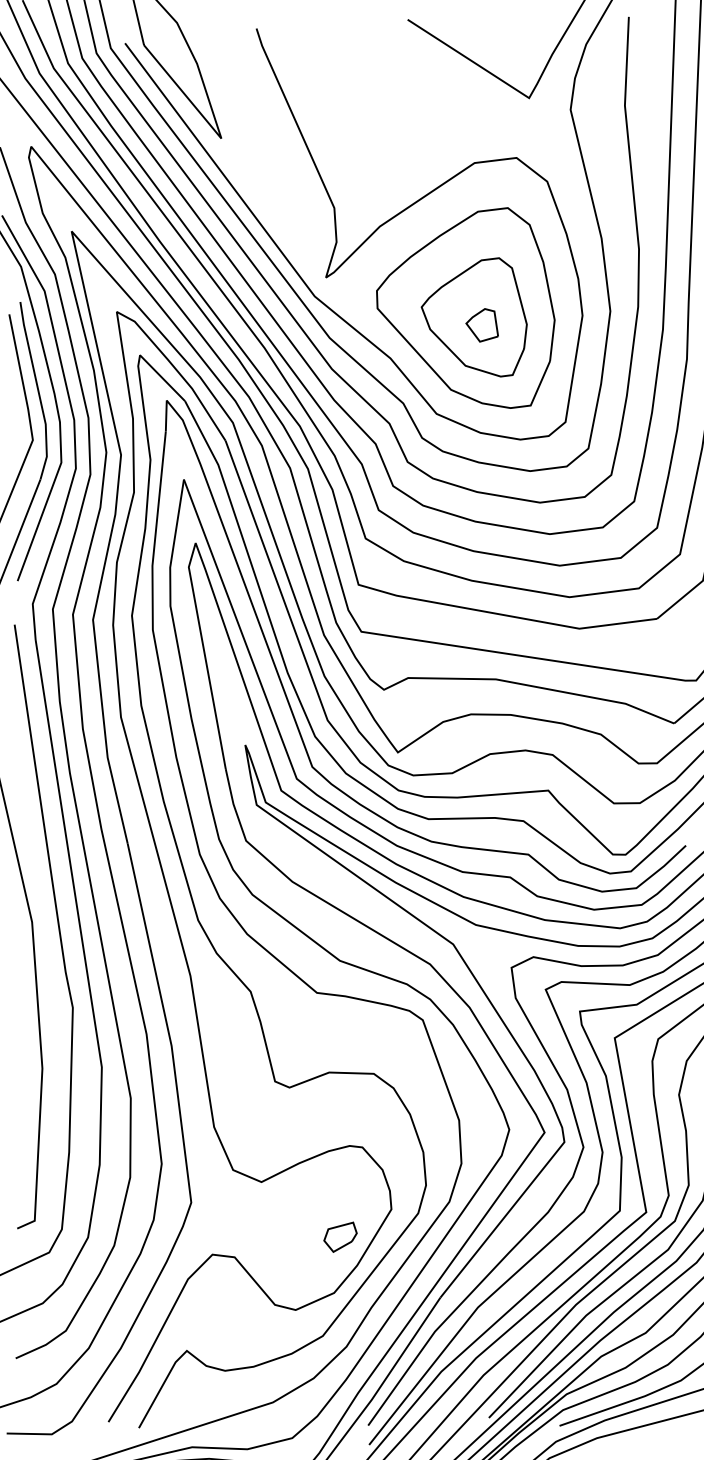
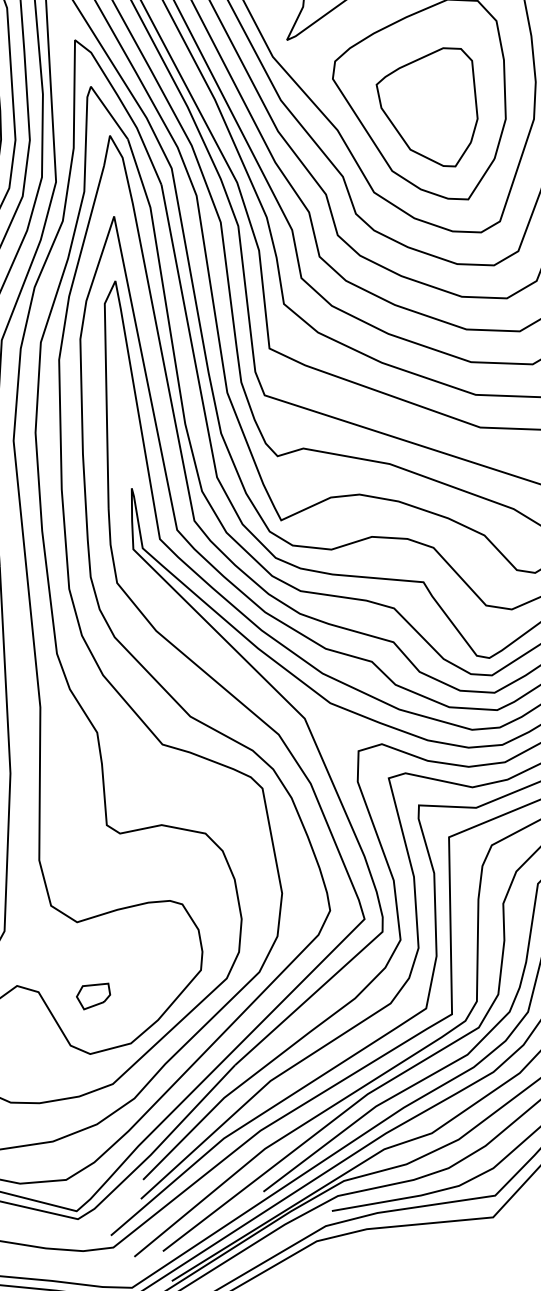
part: (481, 325) -> (432, 112), removed
part: (340, 1236) -> (93, 995), moved

